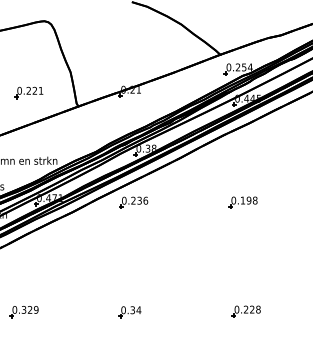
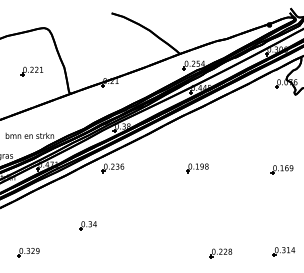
part: (28, 92) -> (31, 71), moved
part: (129, 311) -> (87, 225), moved
part: (245, 311) -> (220, 253), moved

